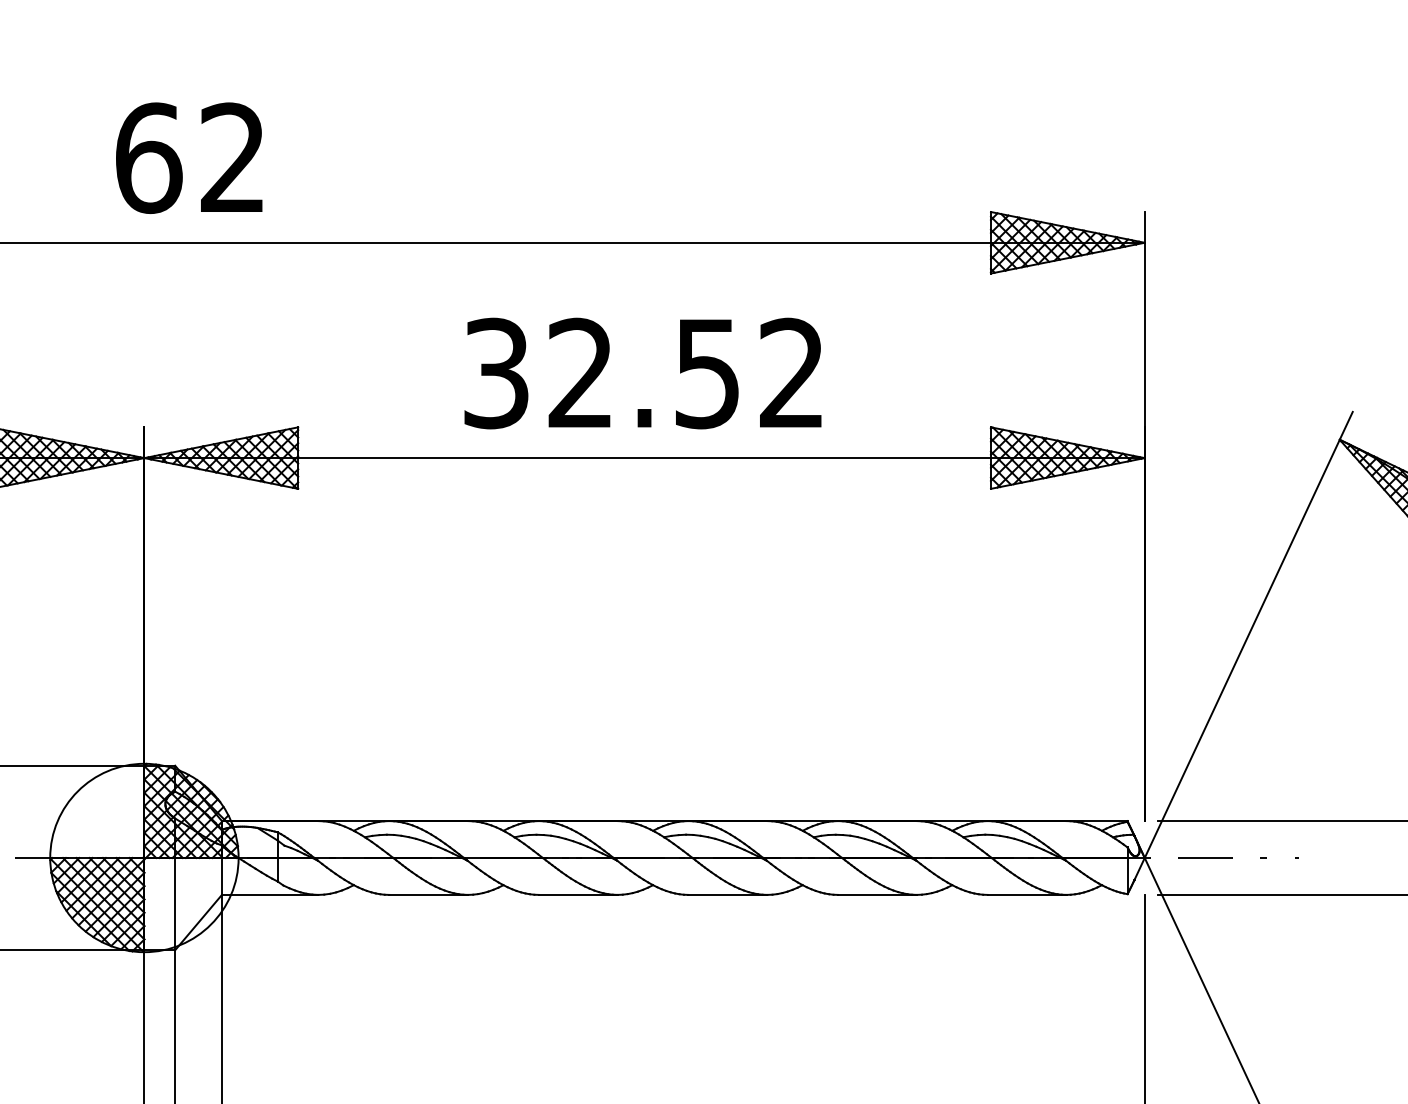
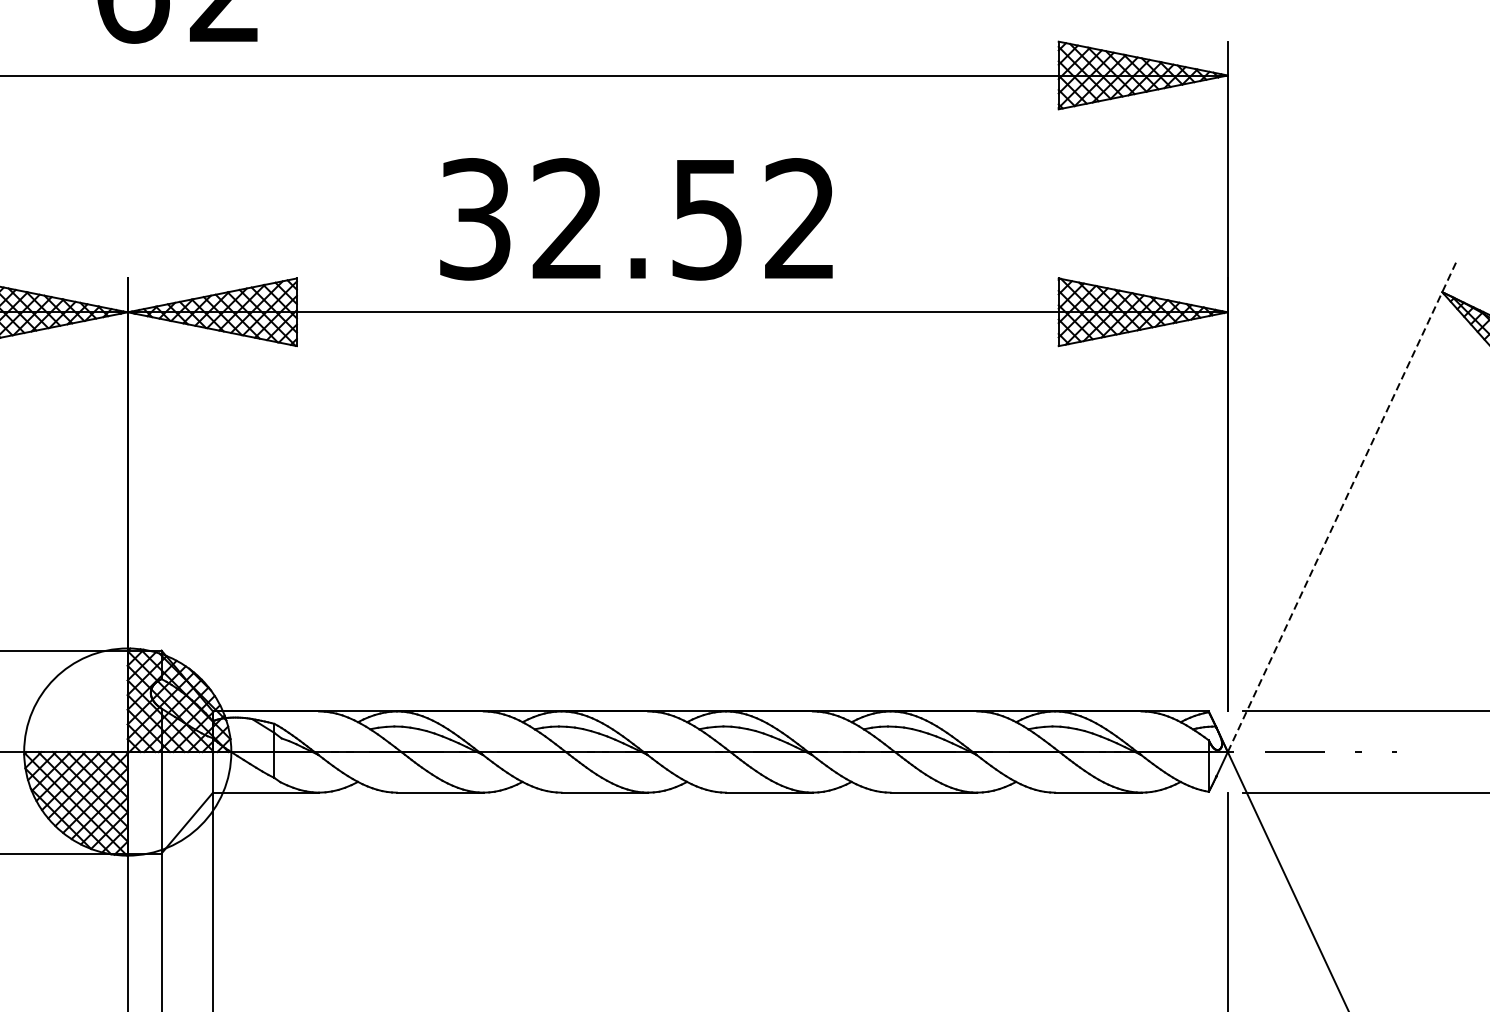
text: (642, 373) -> (635, 219), moved
line: (1248, 634) -> (1341, 506), solid -> dashed

